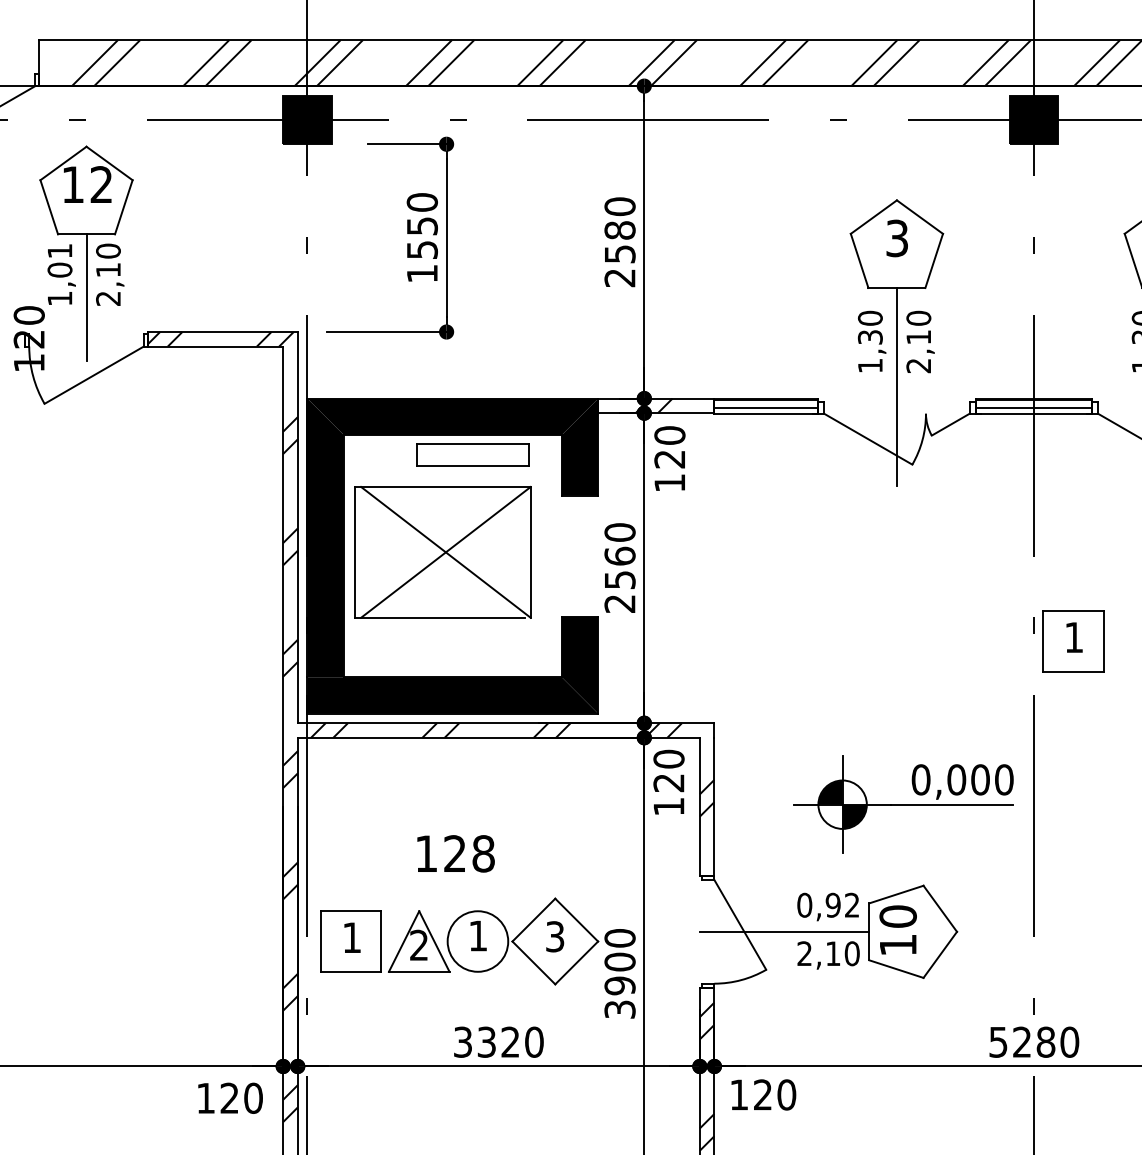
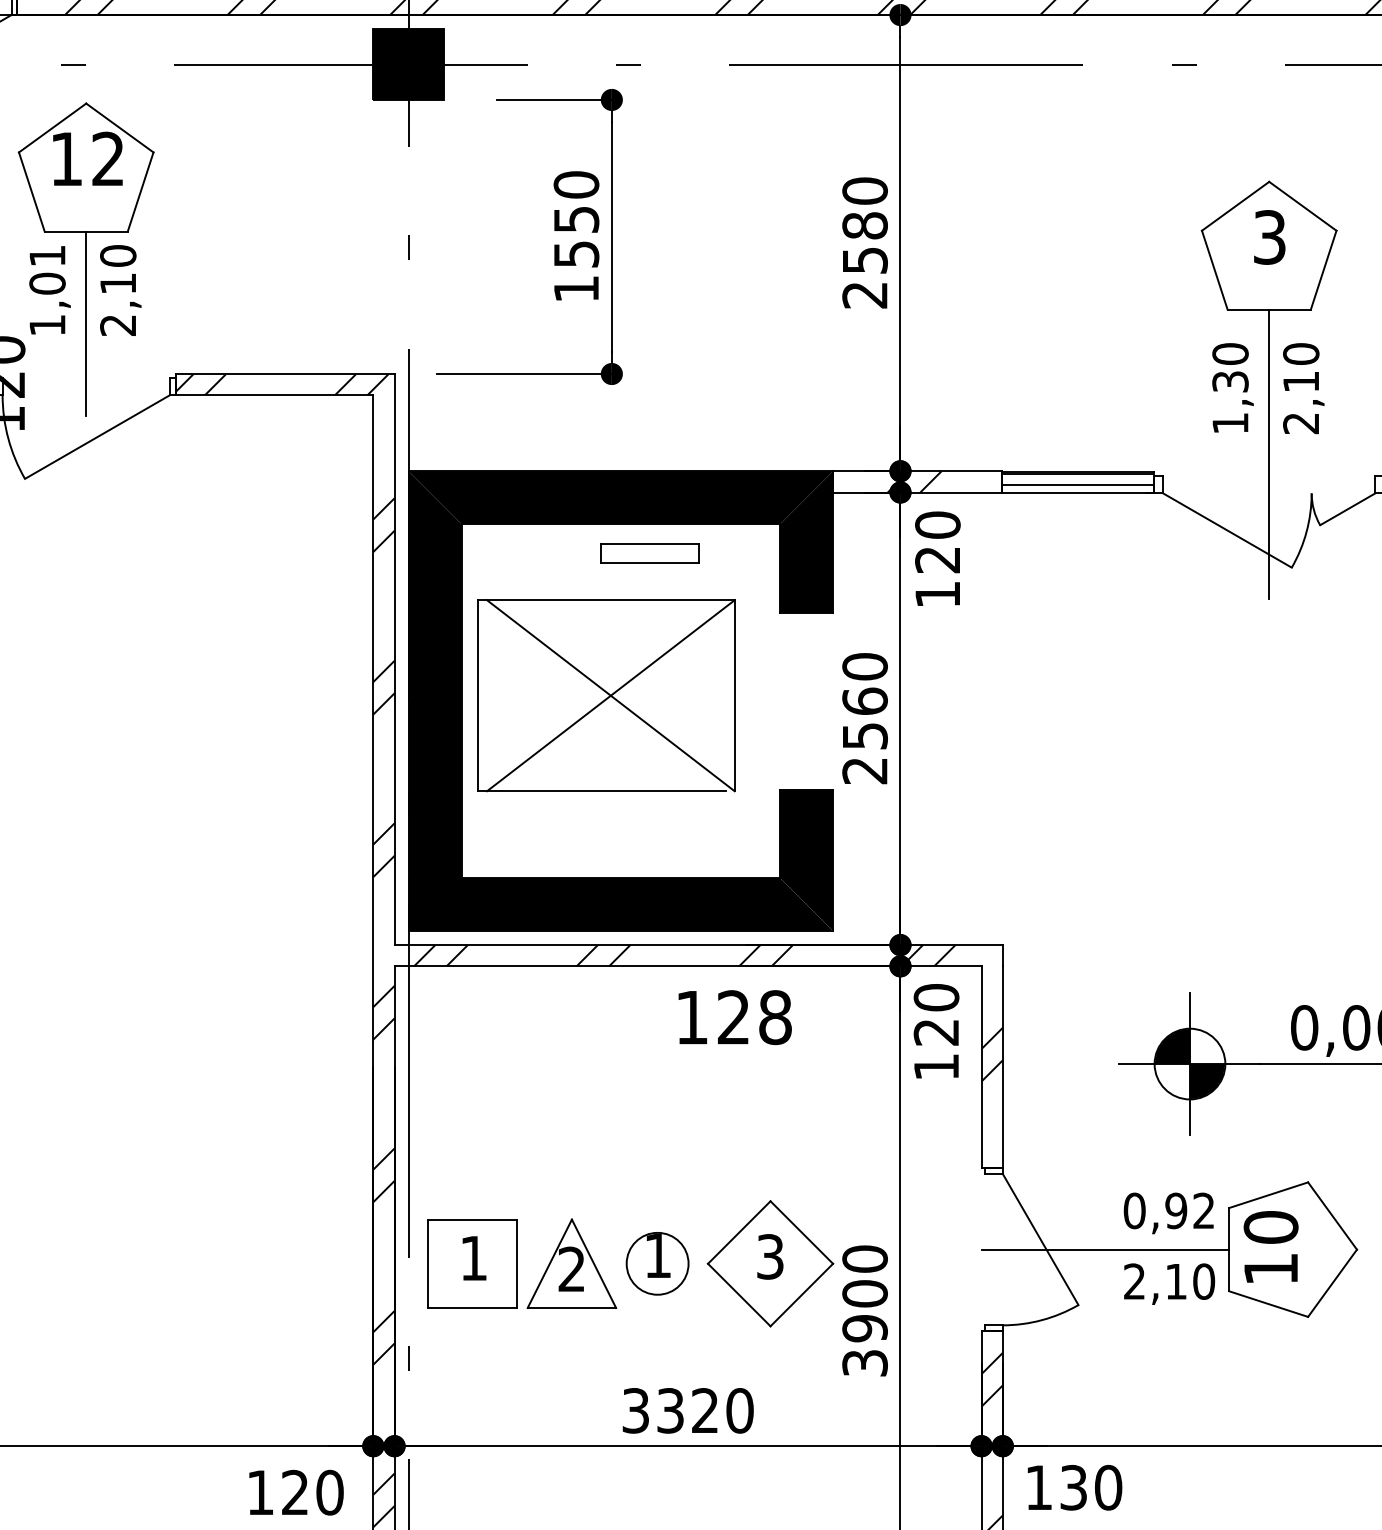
part: (472, 454) -> (649, 552), size x0.6
text: (455, 853) -> (734, 1017), moved
circle: (477, 941) -> (656, 1263), size x0.7
text: (762, 1094) -> (1073, 1487), 120 -> 130

